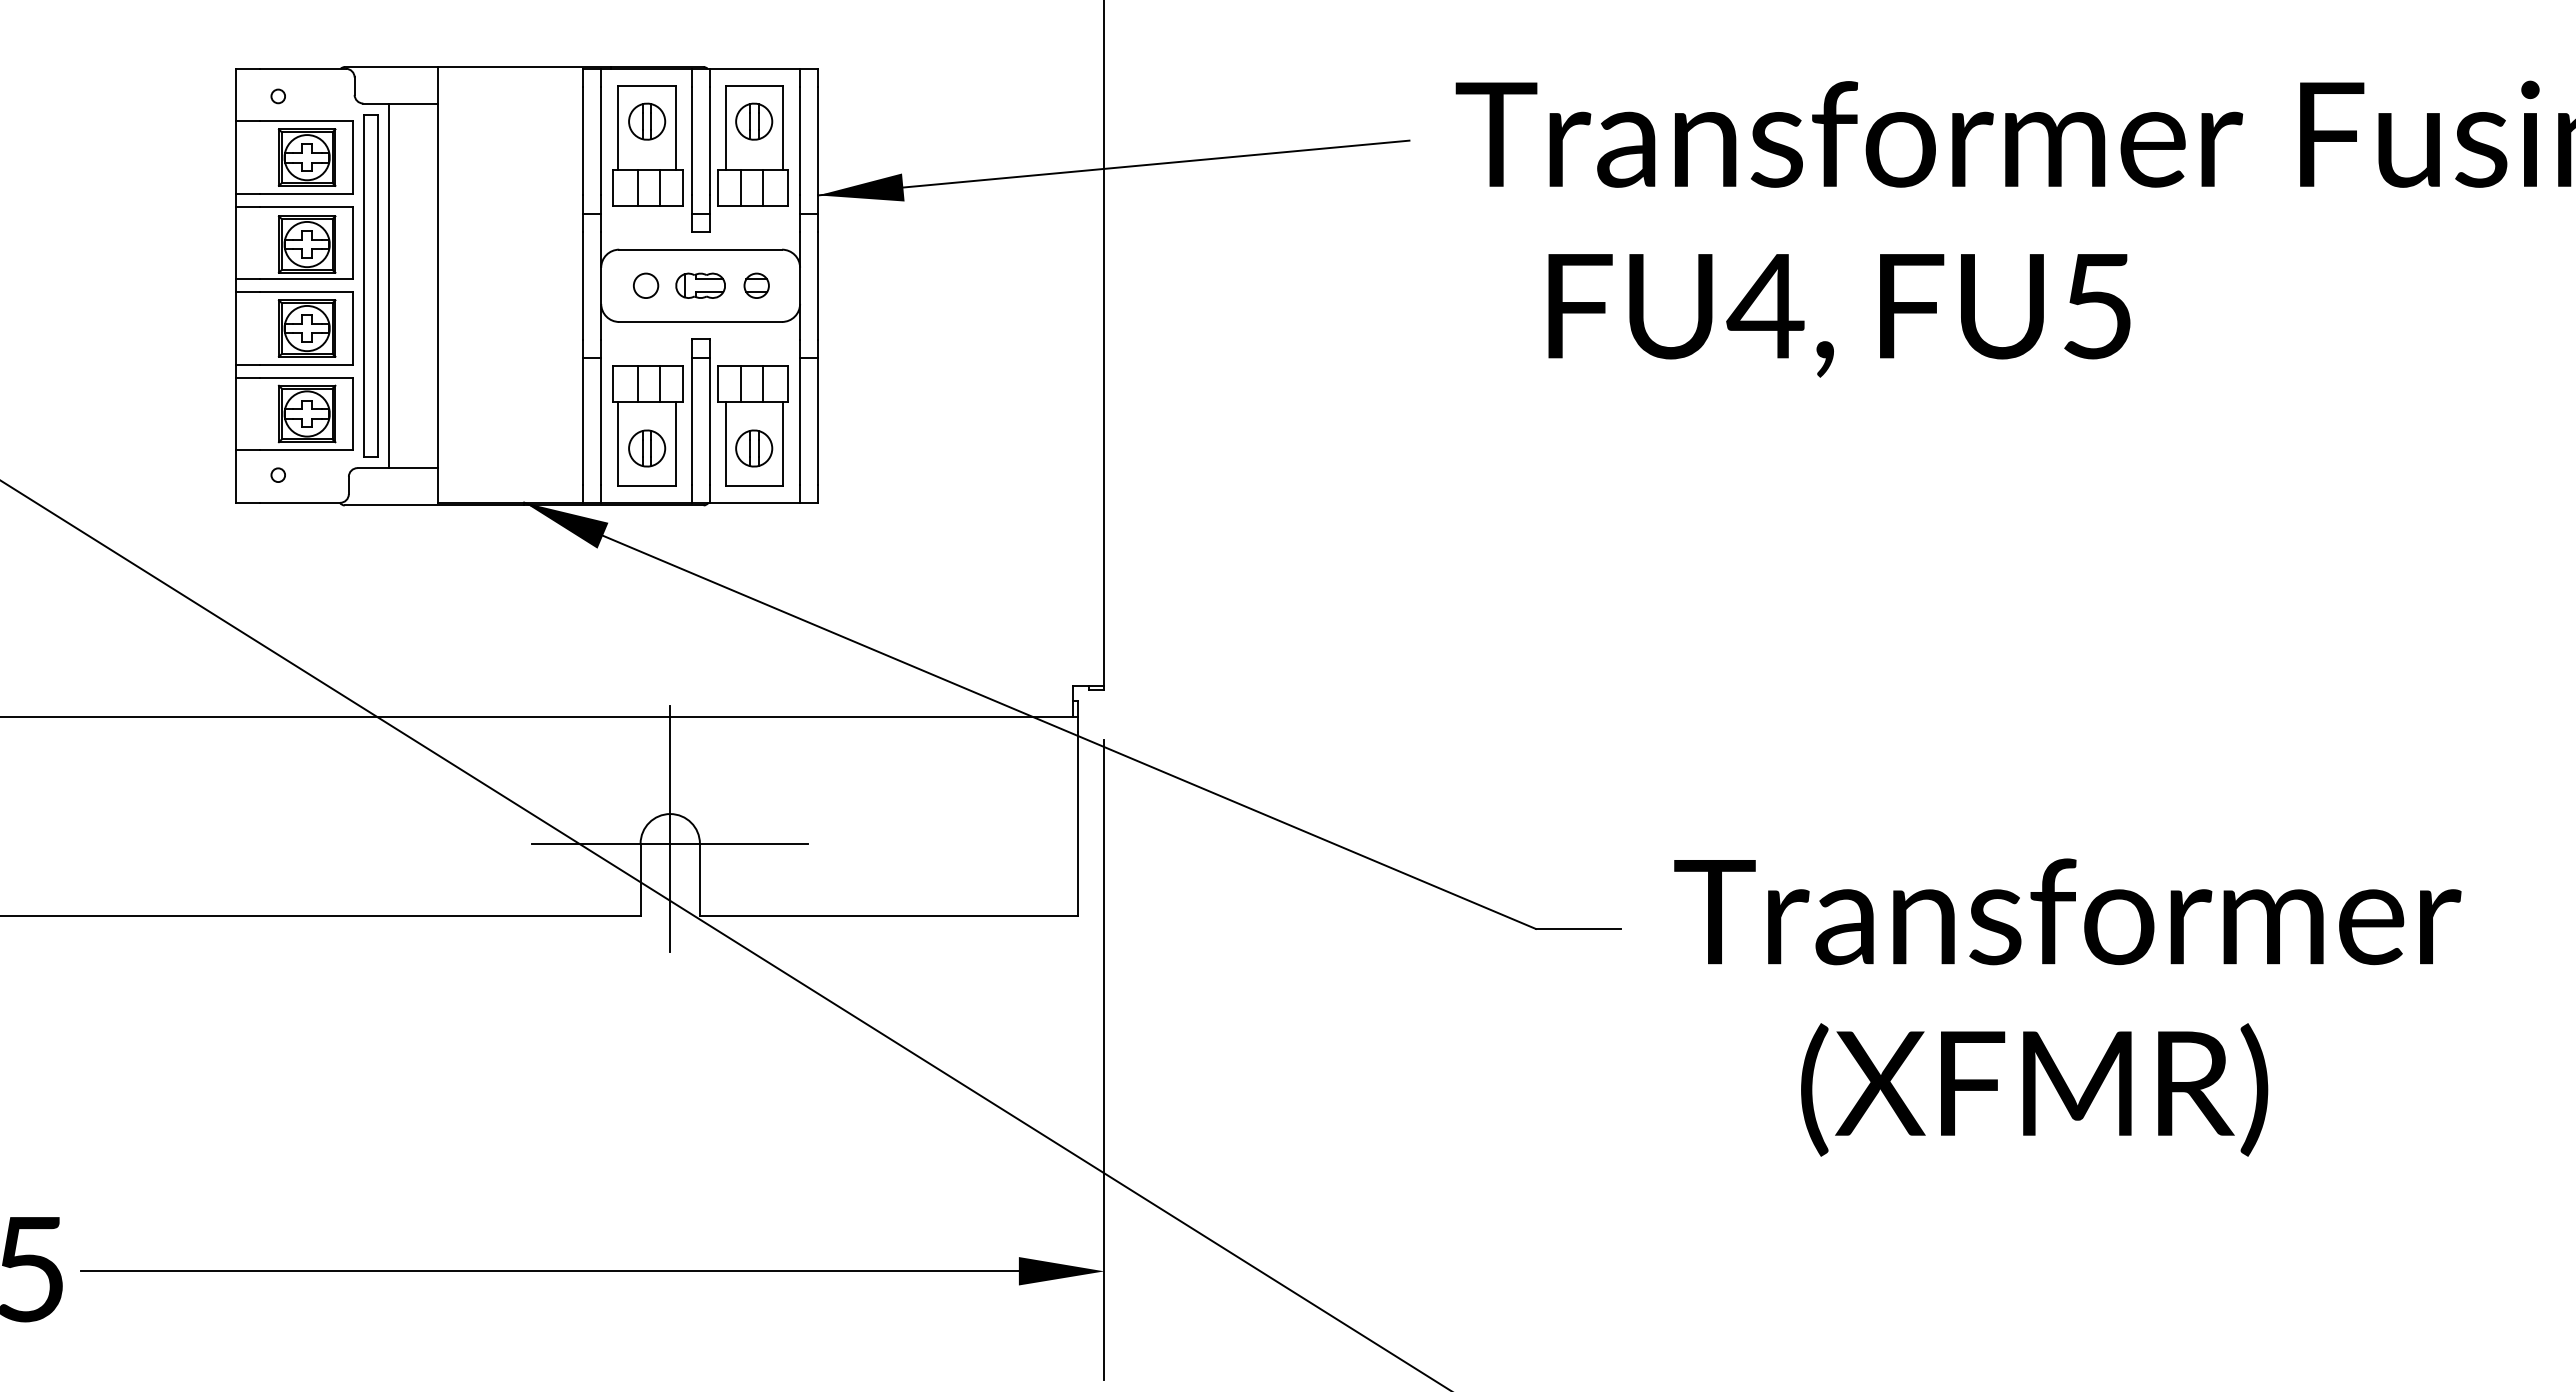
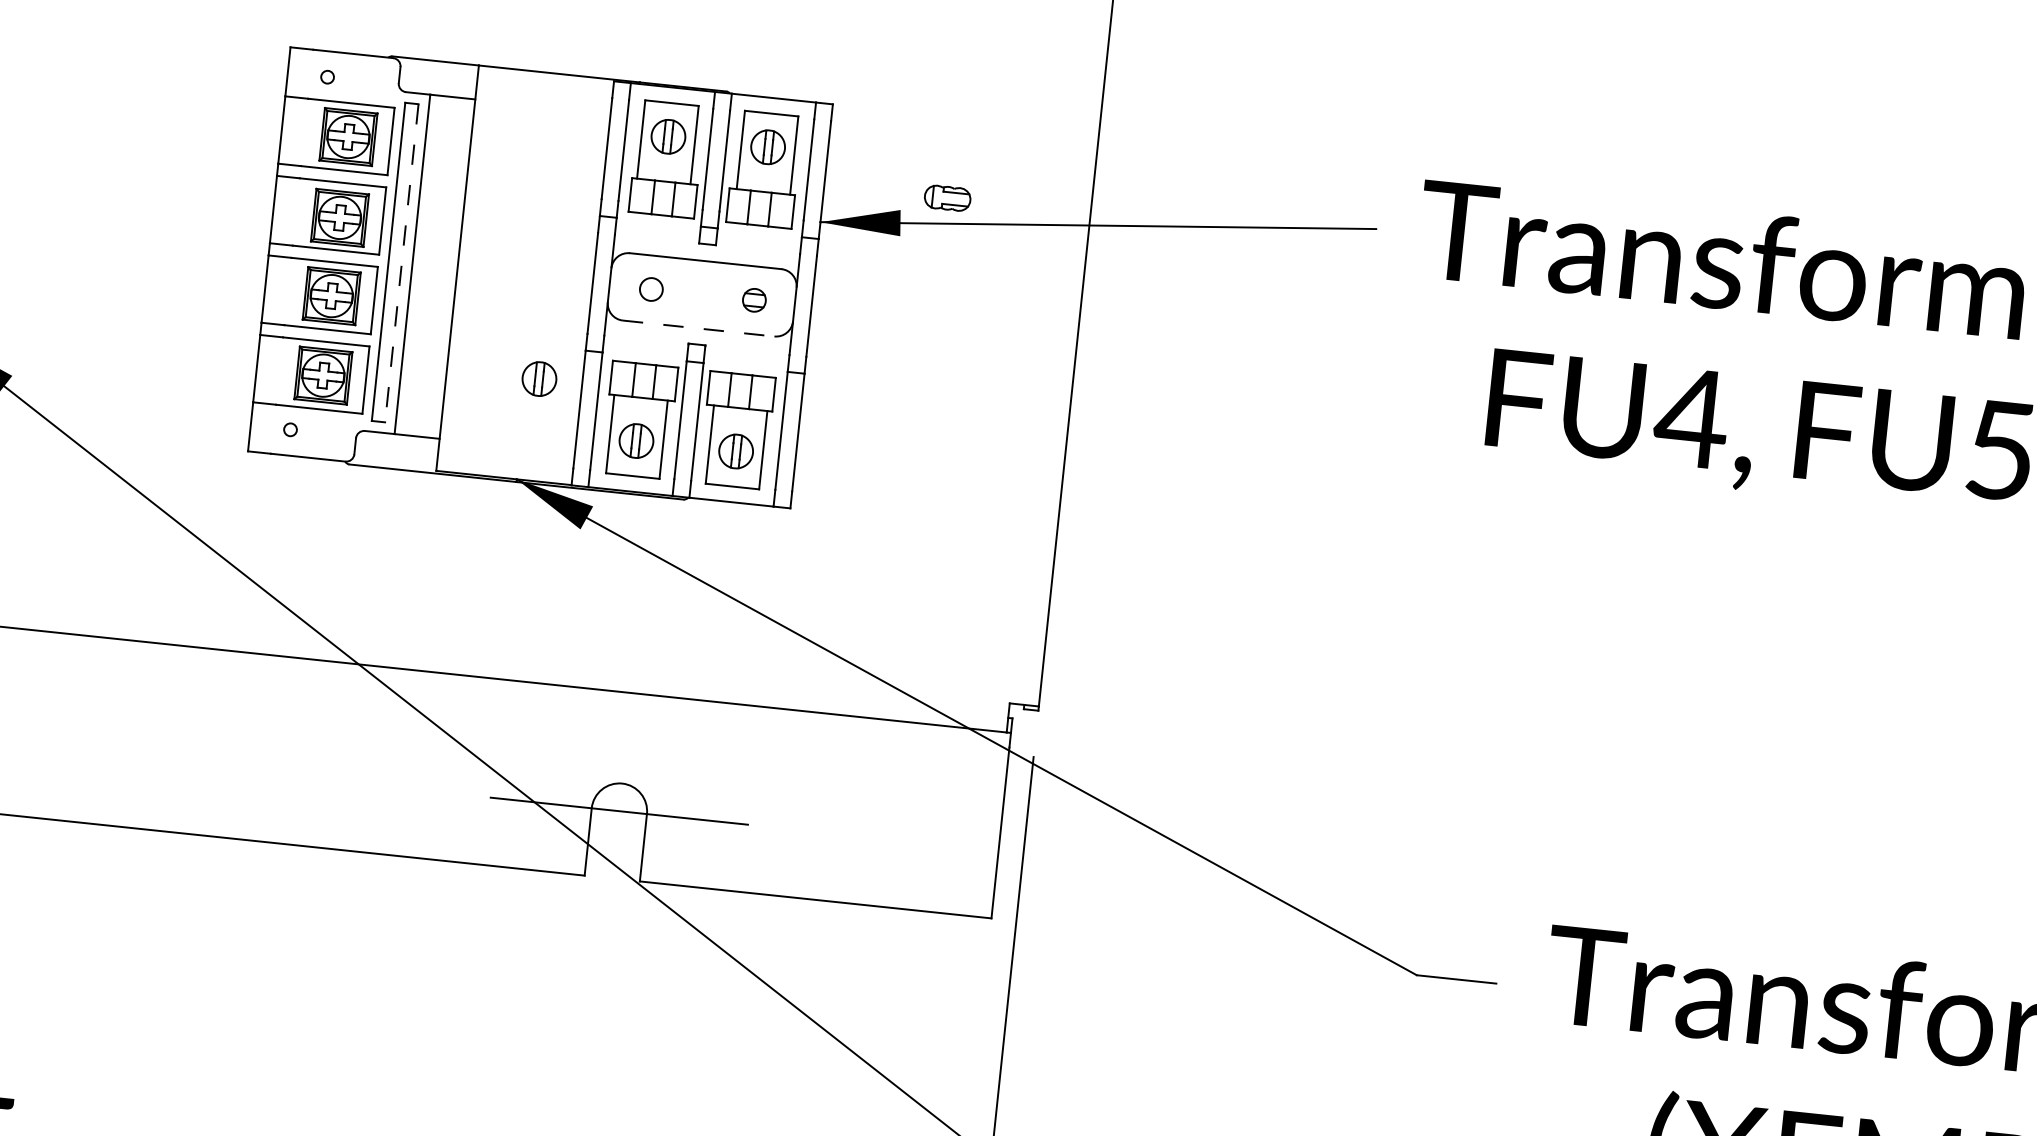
line: (377, 285) -> (401, 262), solid -> dashed
part: (700, 285) -> (947, 197), moved
line: (701, 322) -> (699, 329), solid -> dashed
part: (537, 393) -> (539, 379), added
line: (670, 828) -> (621, 797), removed

